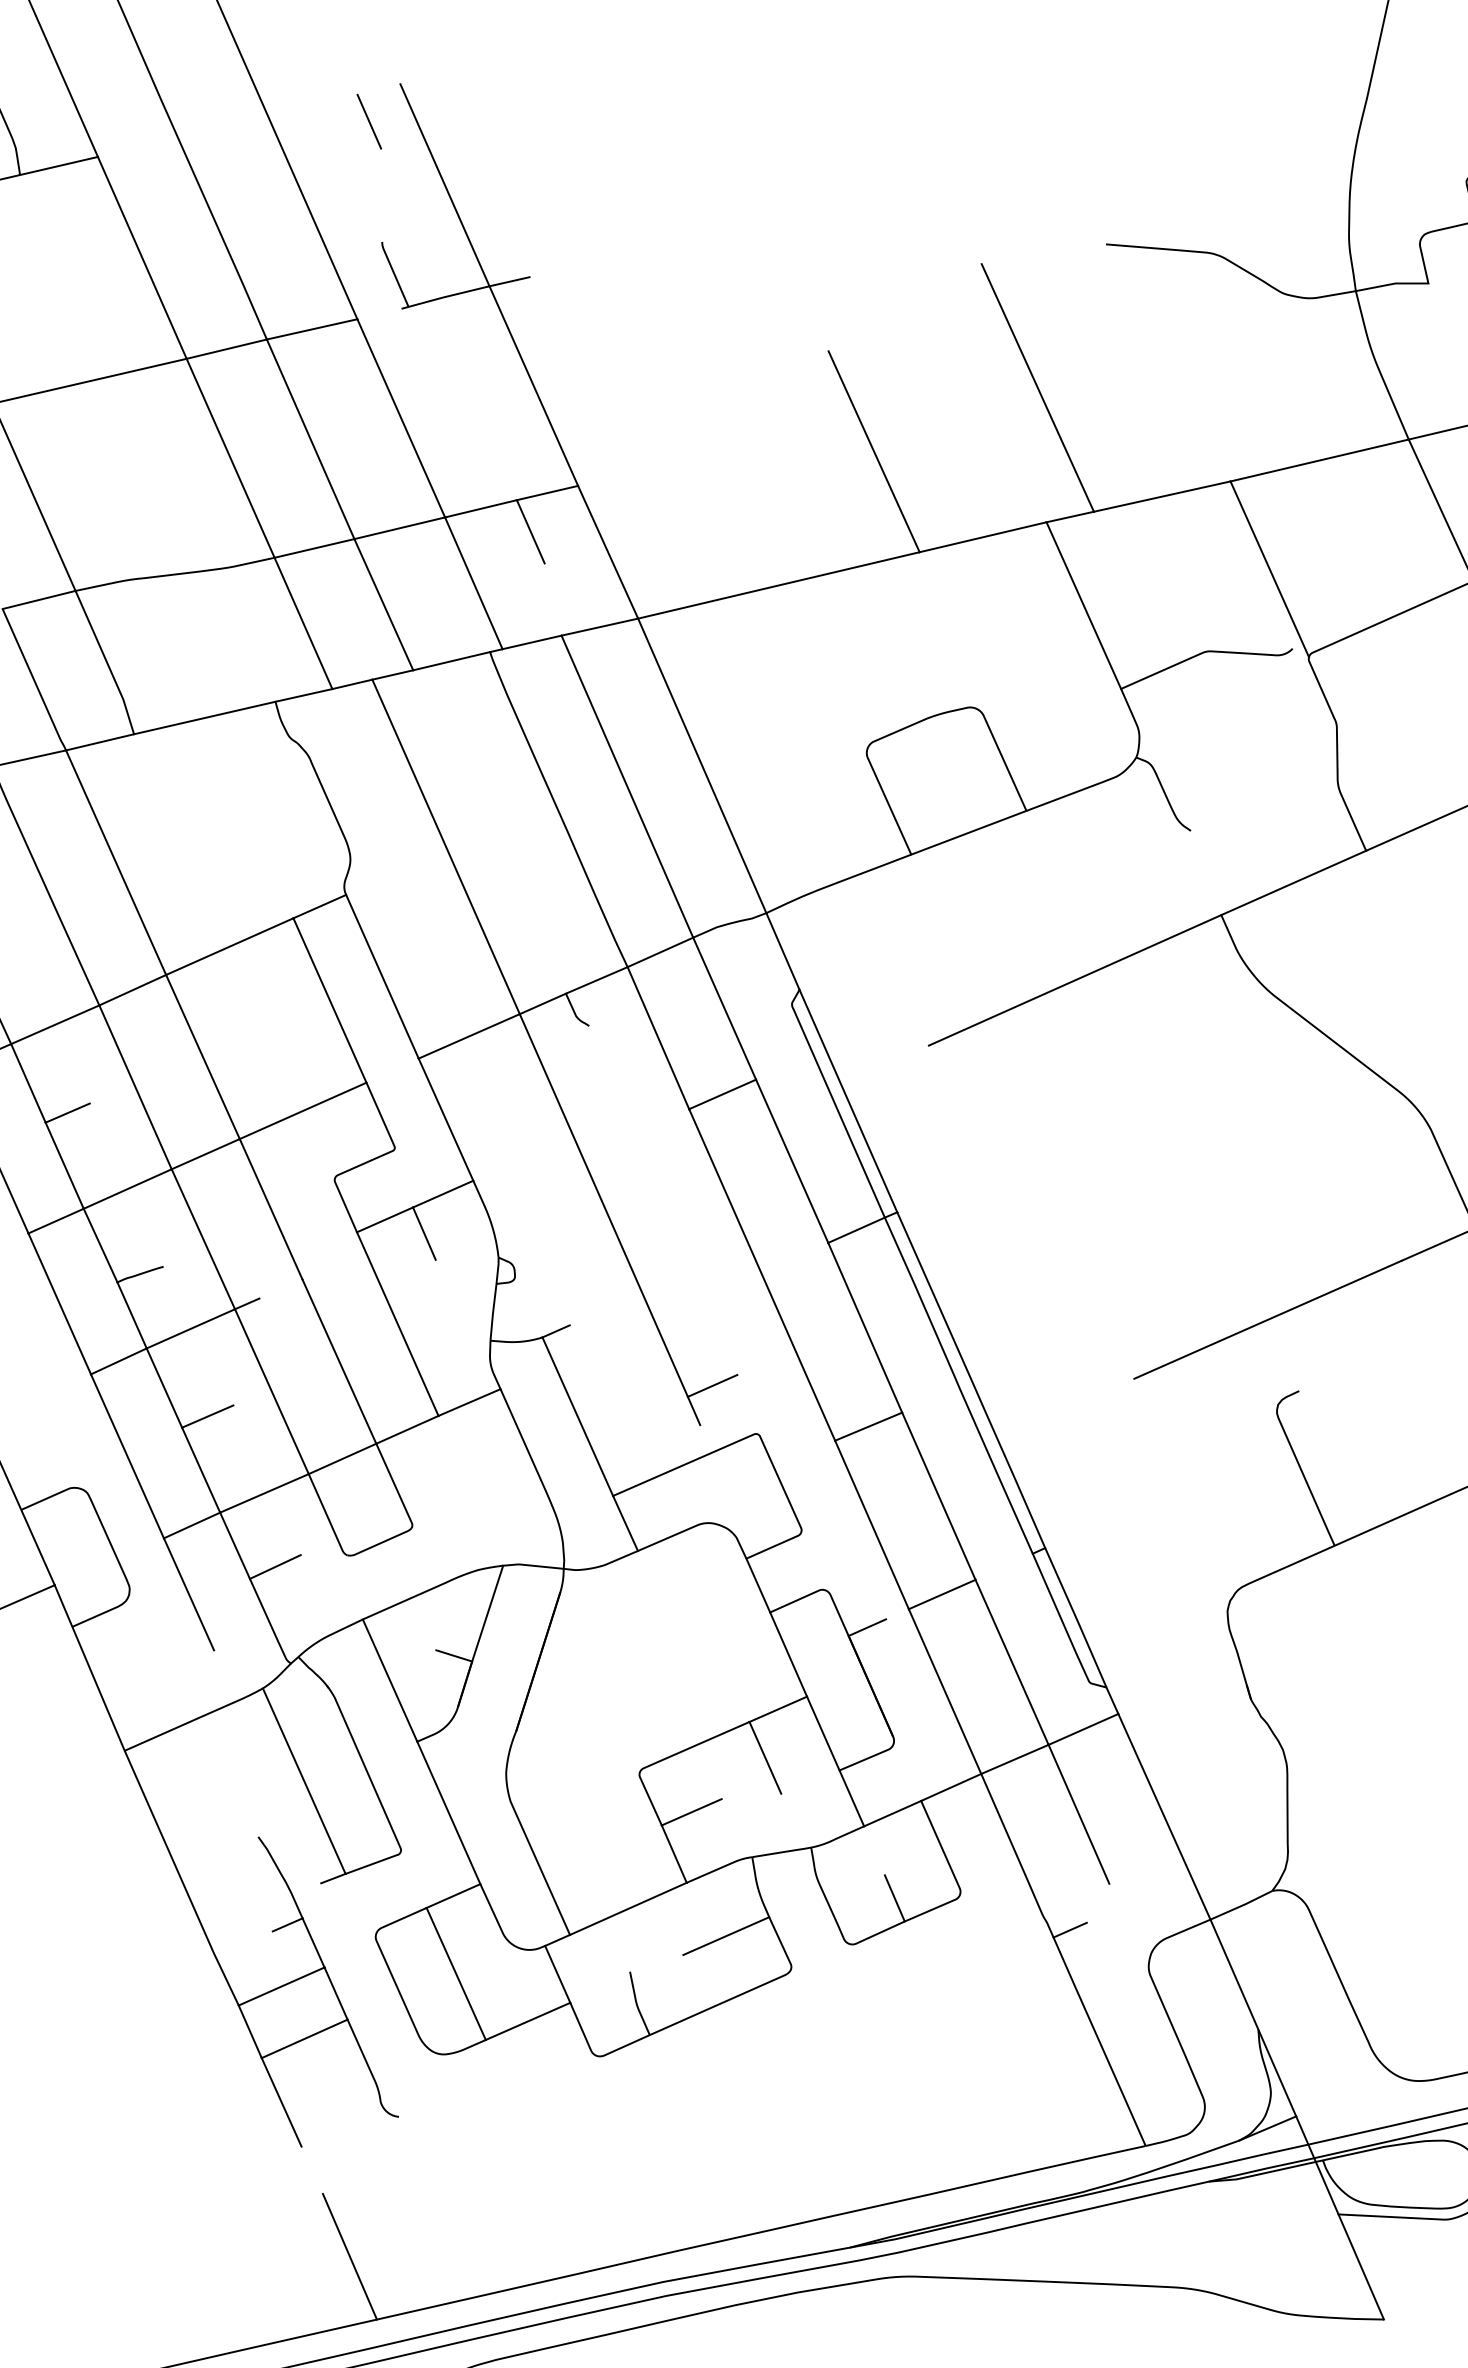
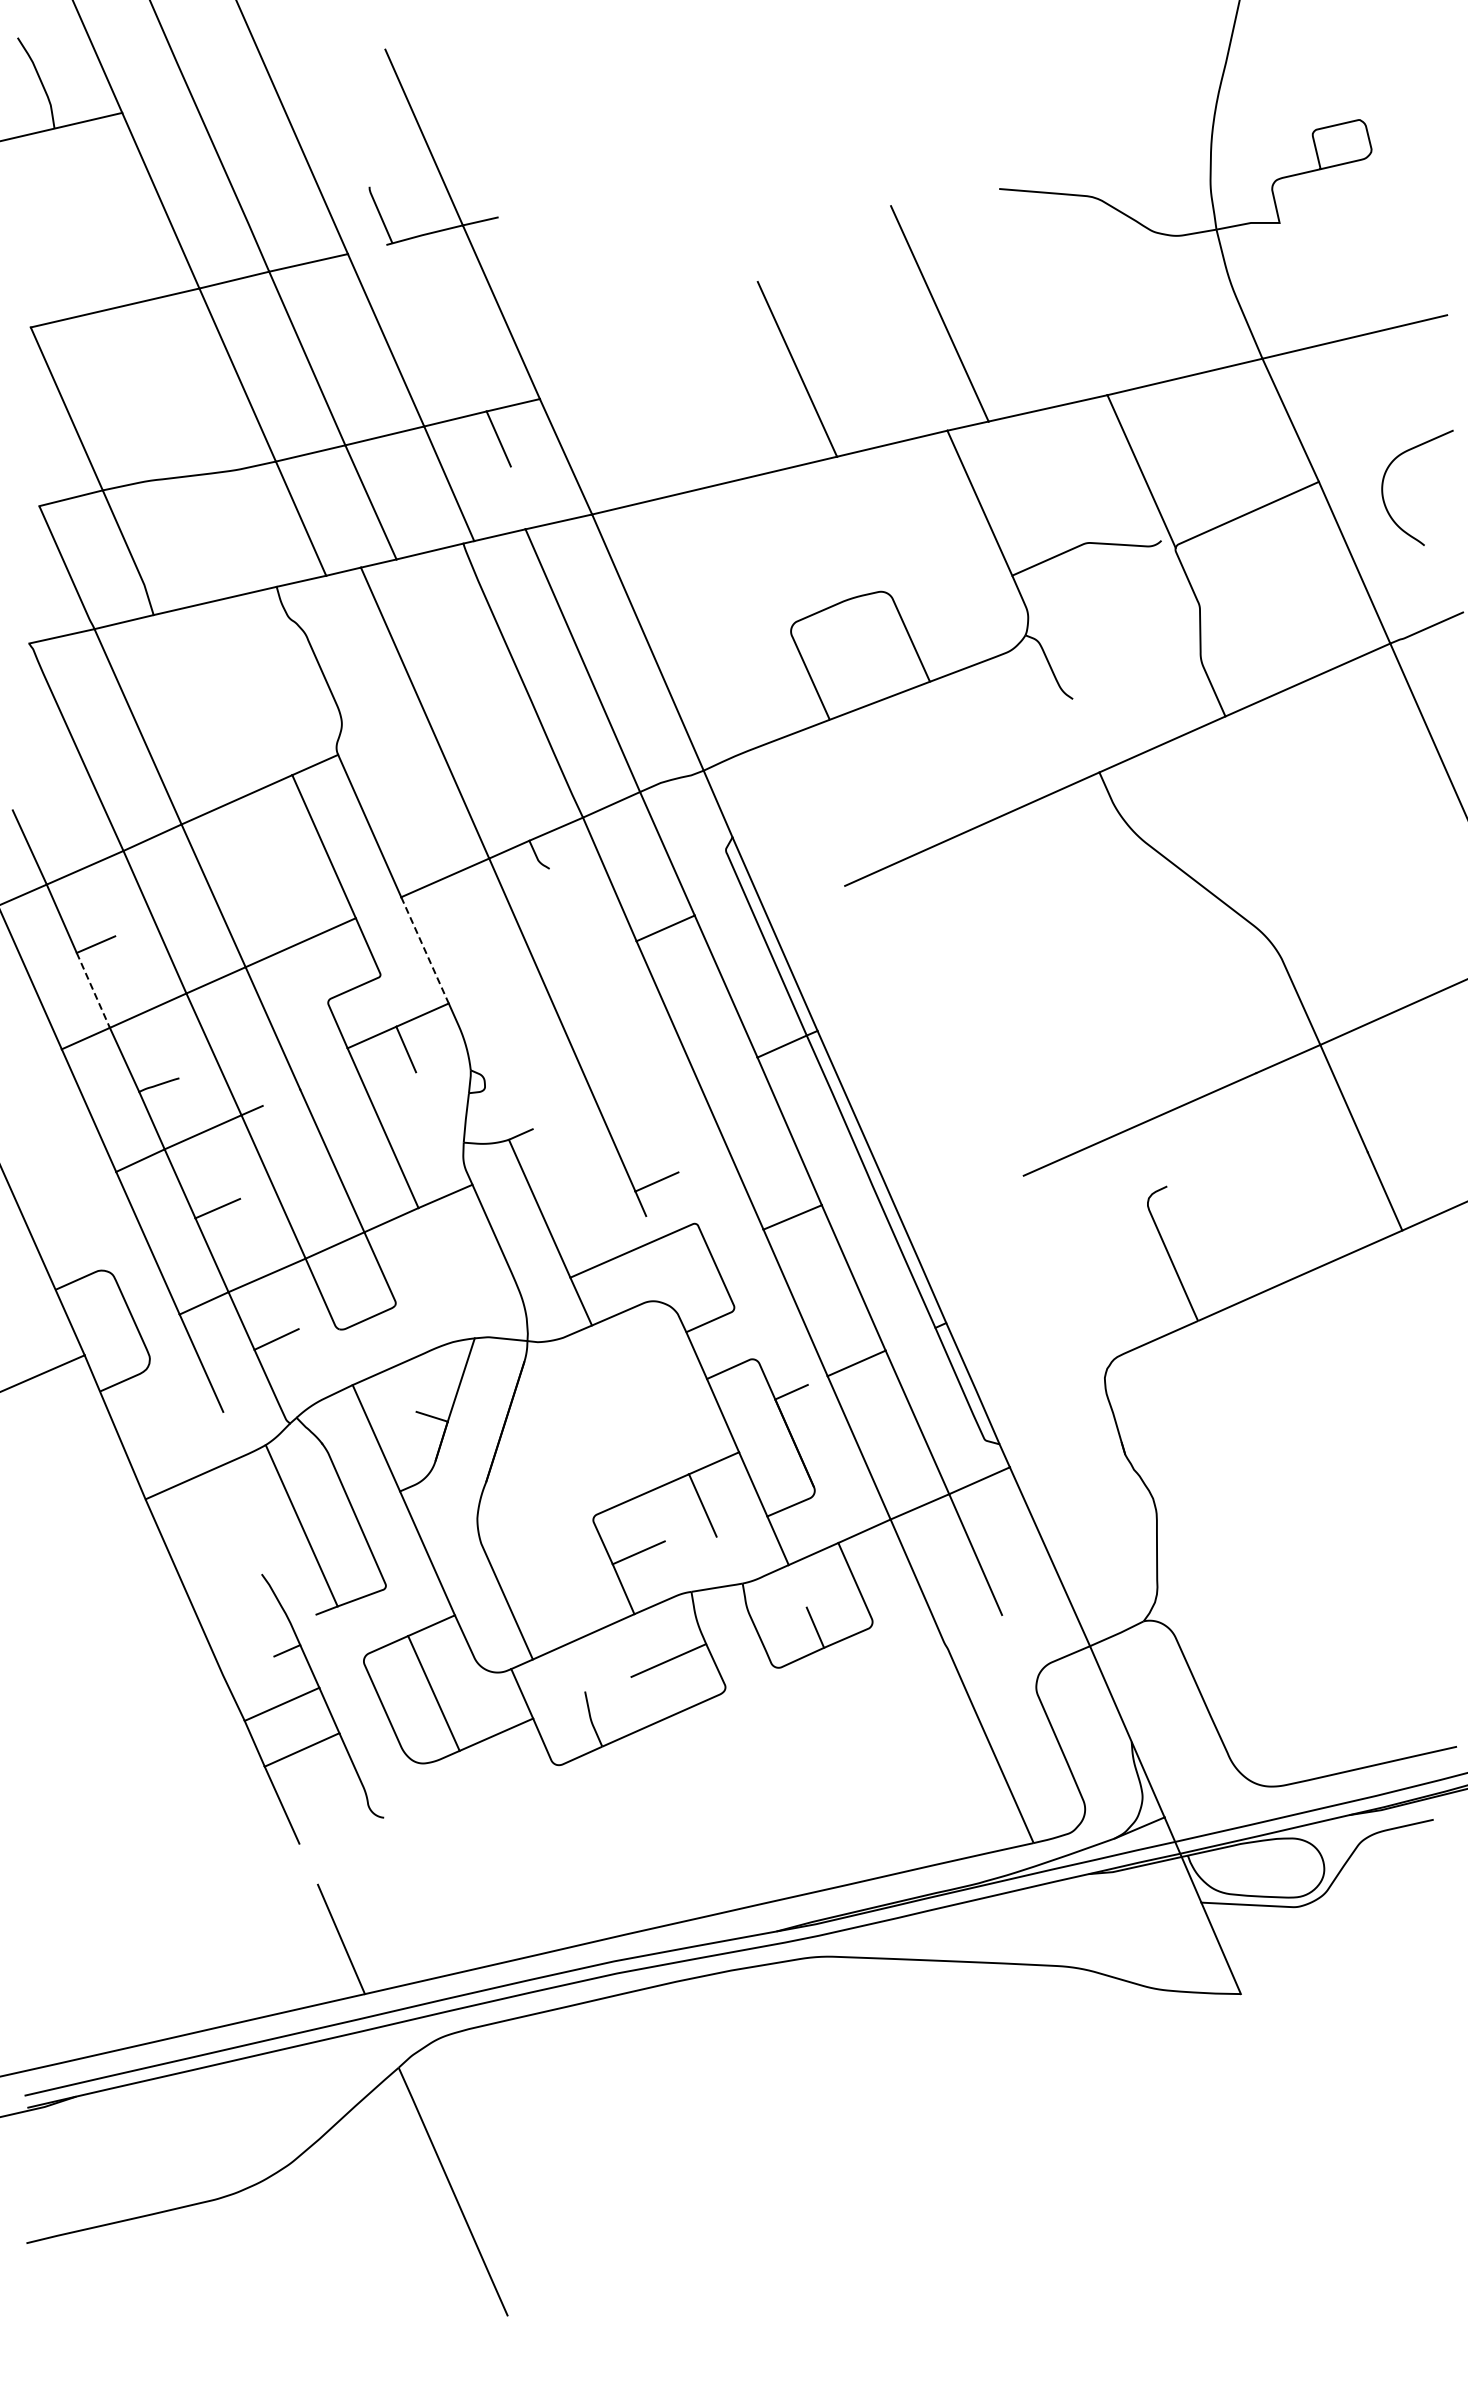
line: (369, 120) -> (358, 81), removed
line: (446, 1119) -> (425, 950), solid -> dashed
line: (64, 1165) -> (93, 990), solid -> dashed
line: (1069, 1929) -> (967, 1654), removed

